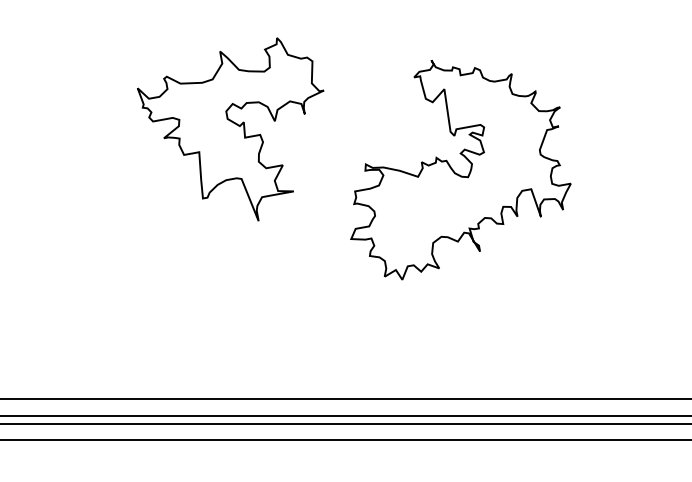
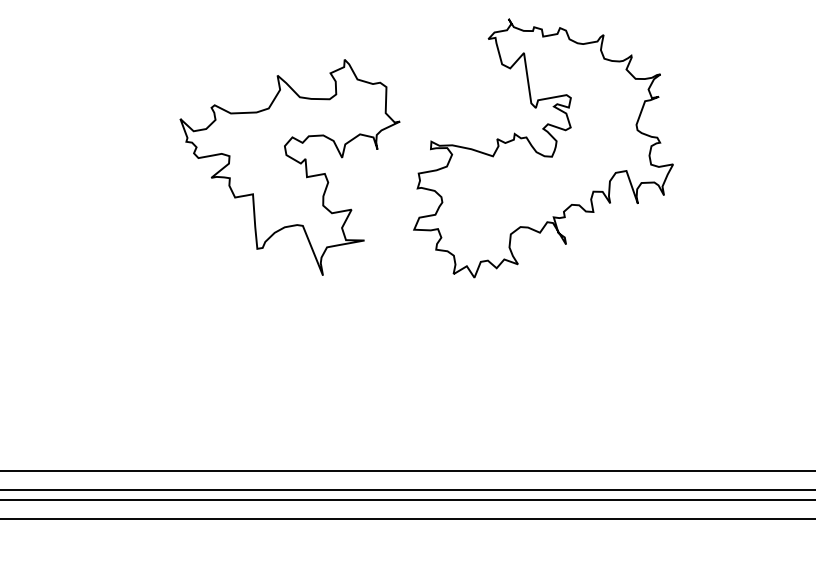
part: (230, 129) -> (289, 167), moved
part: (460, 170) -> (543, 148), moved

